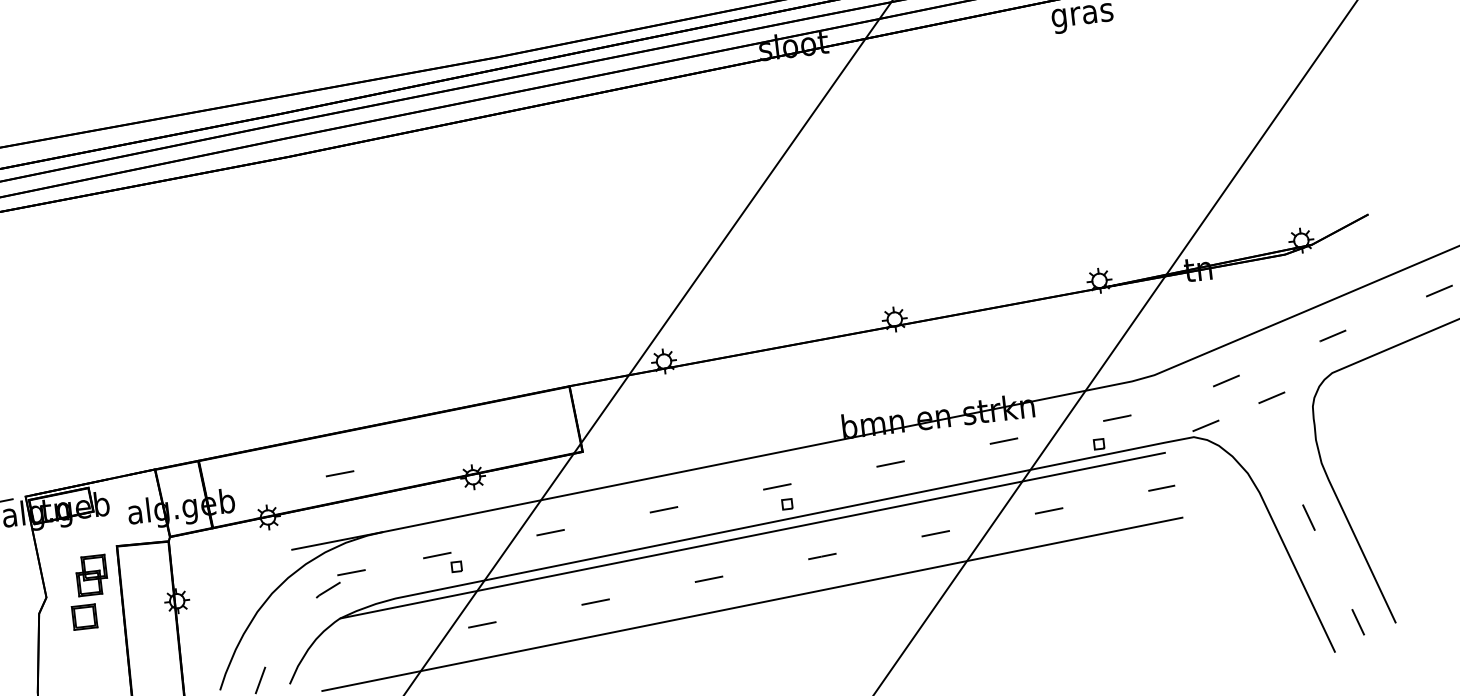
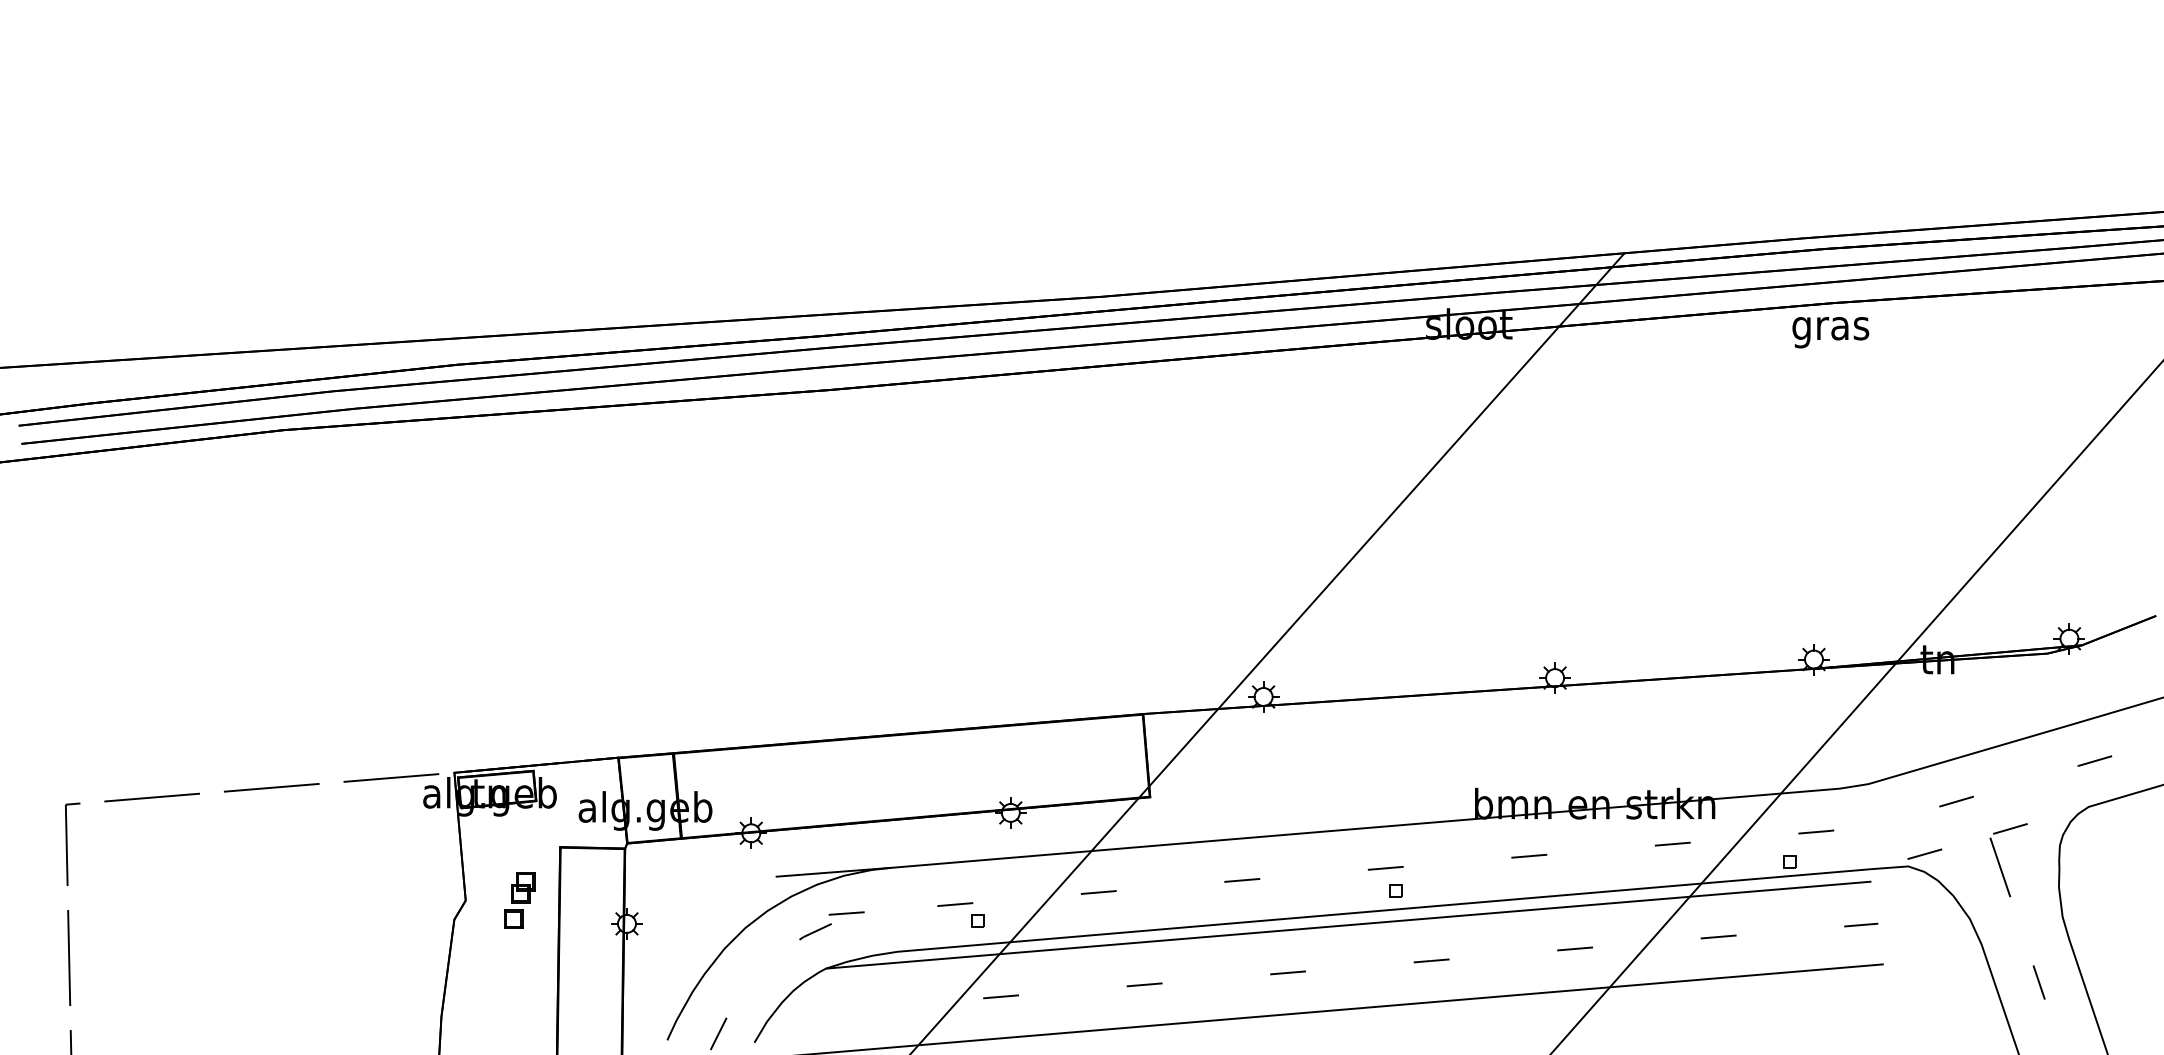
line: (1267, 429) -> (2000, 867), added
line: (339, 473) -> (846, 789), removed
part: (89, 592) -> (519, 900), size x0.62

